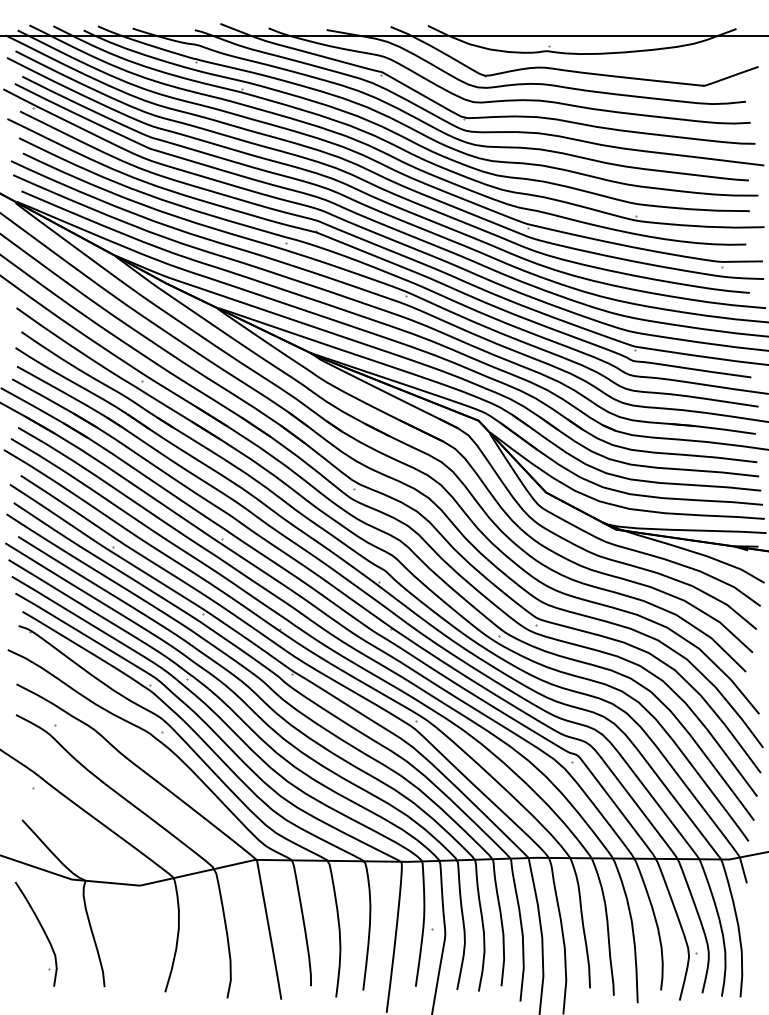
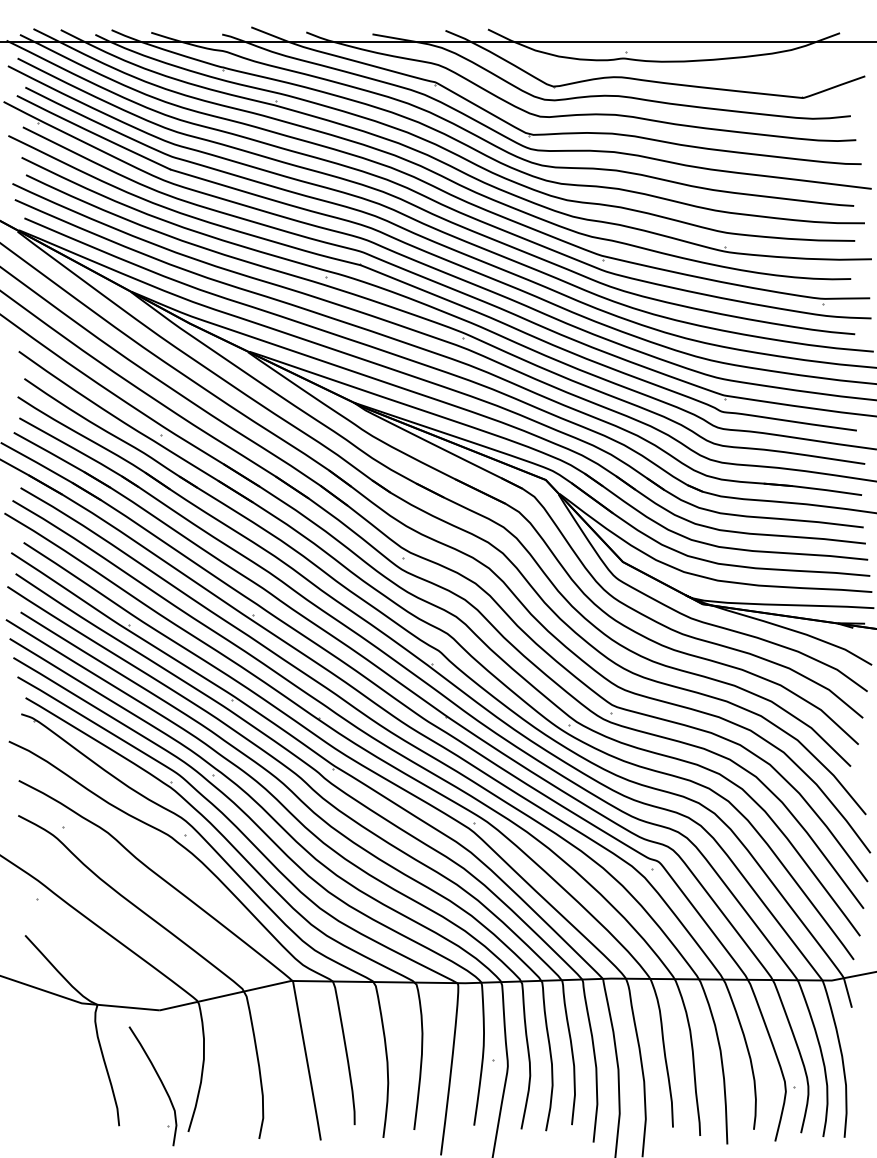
part: (42, 930) -> (160, 1082), moved

